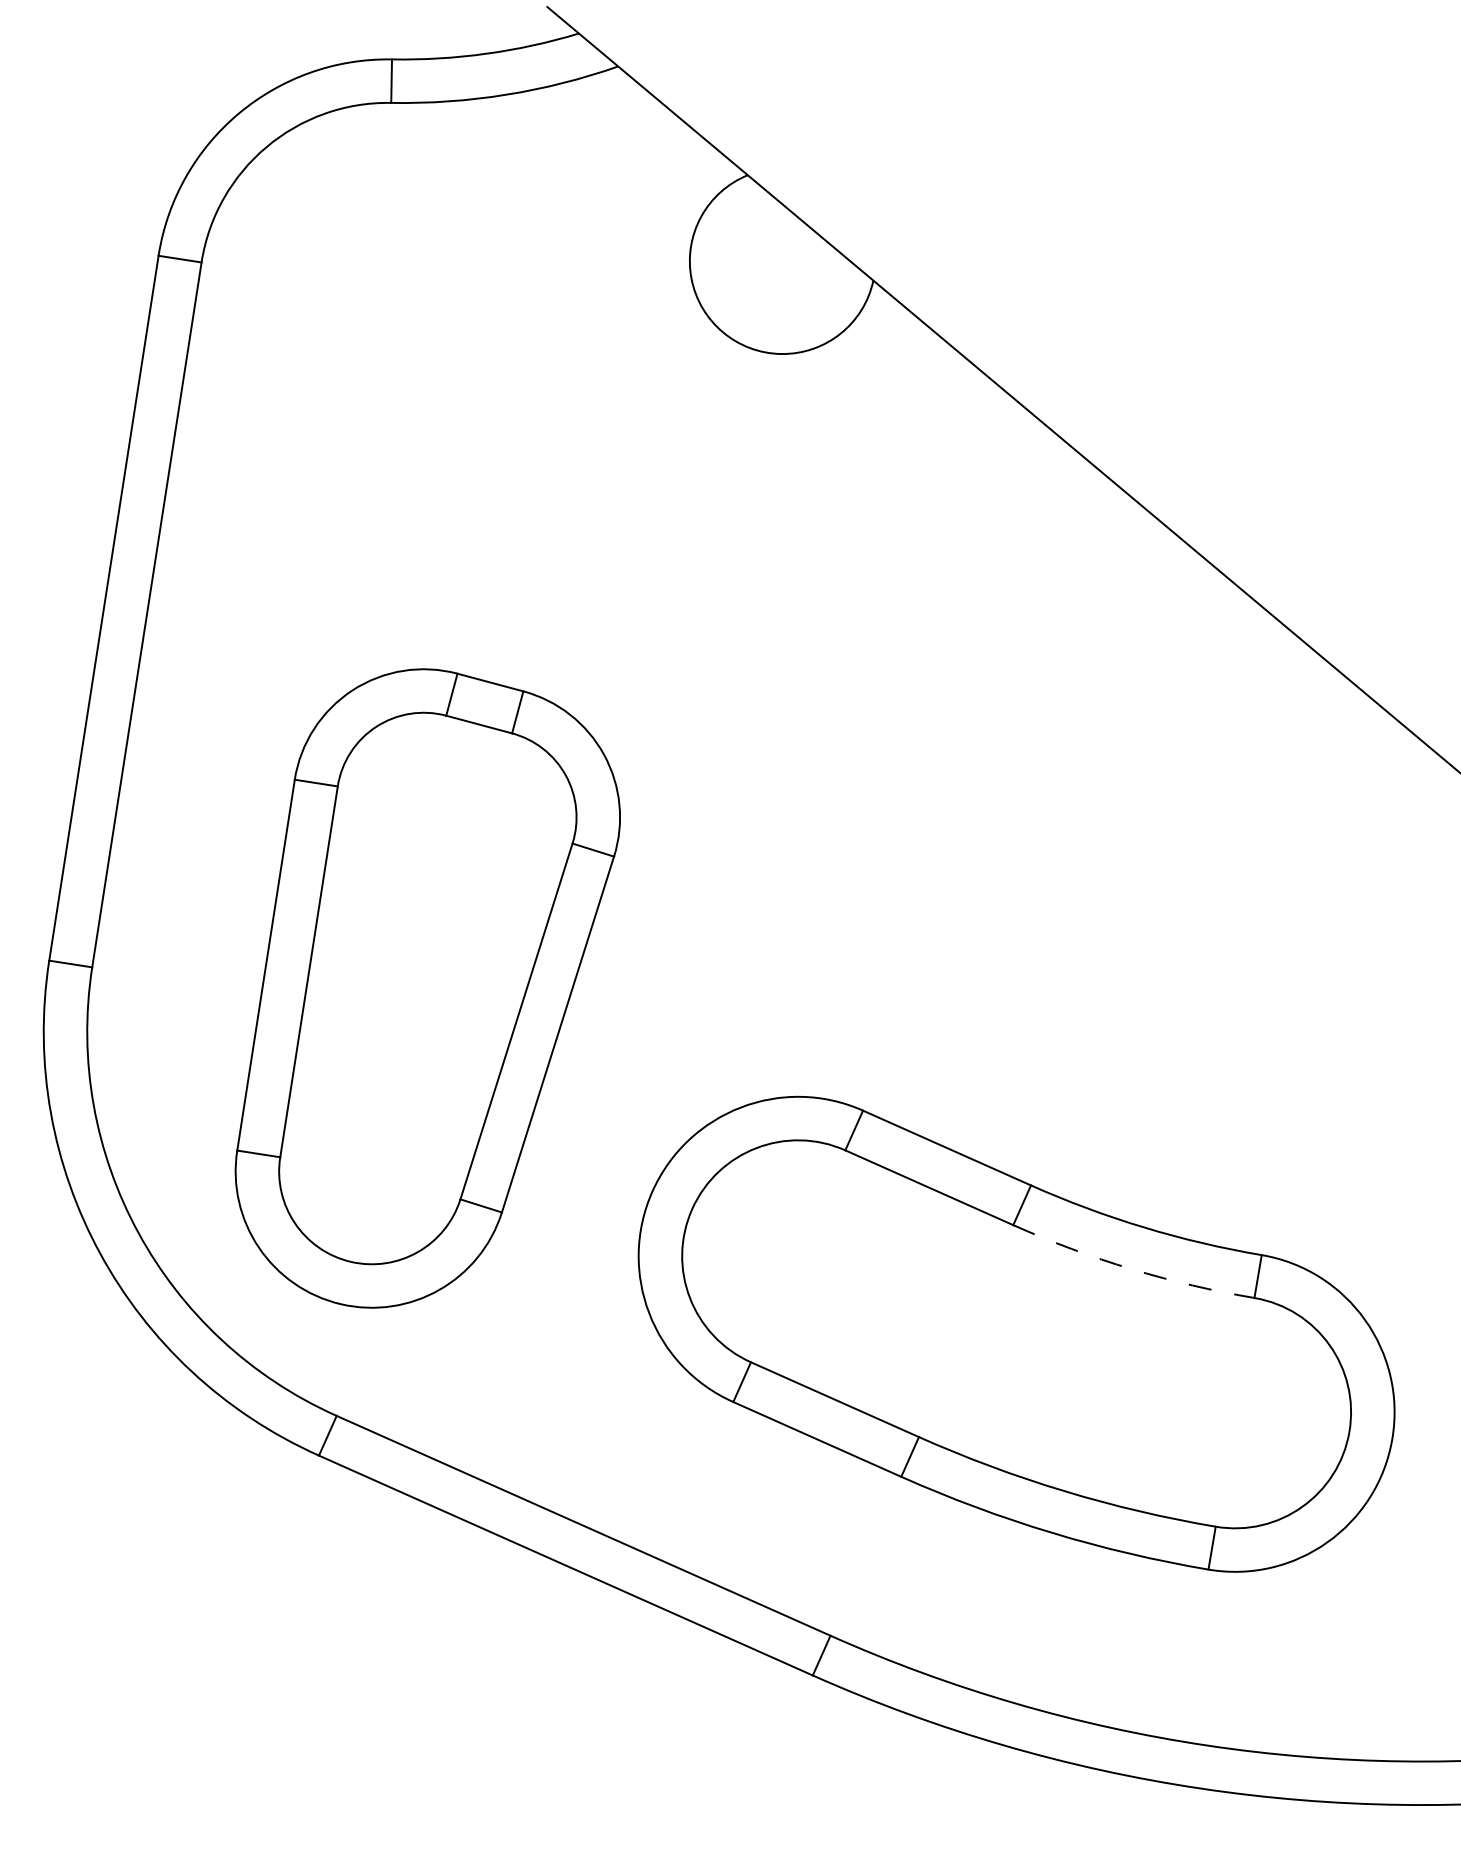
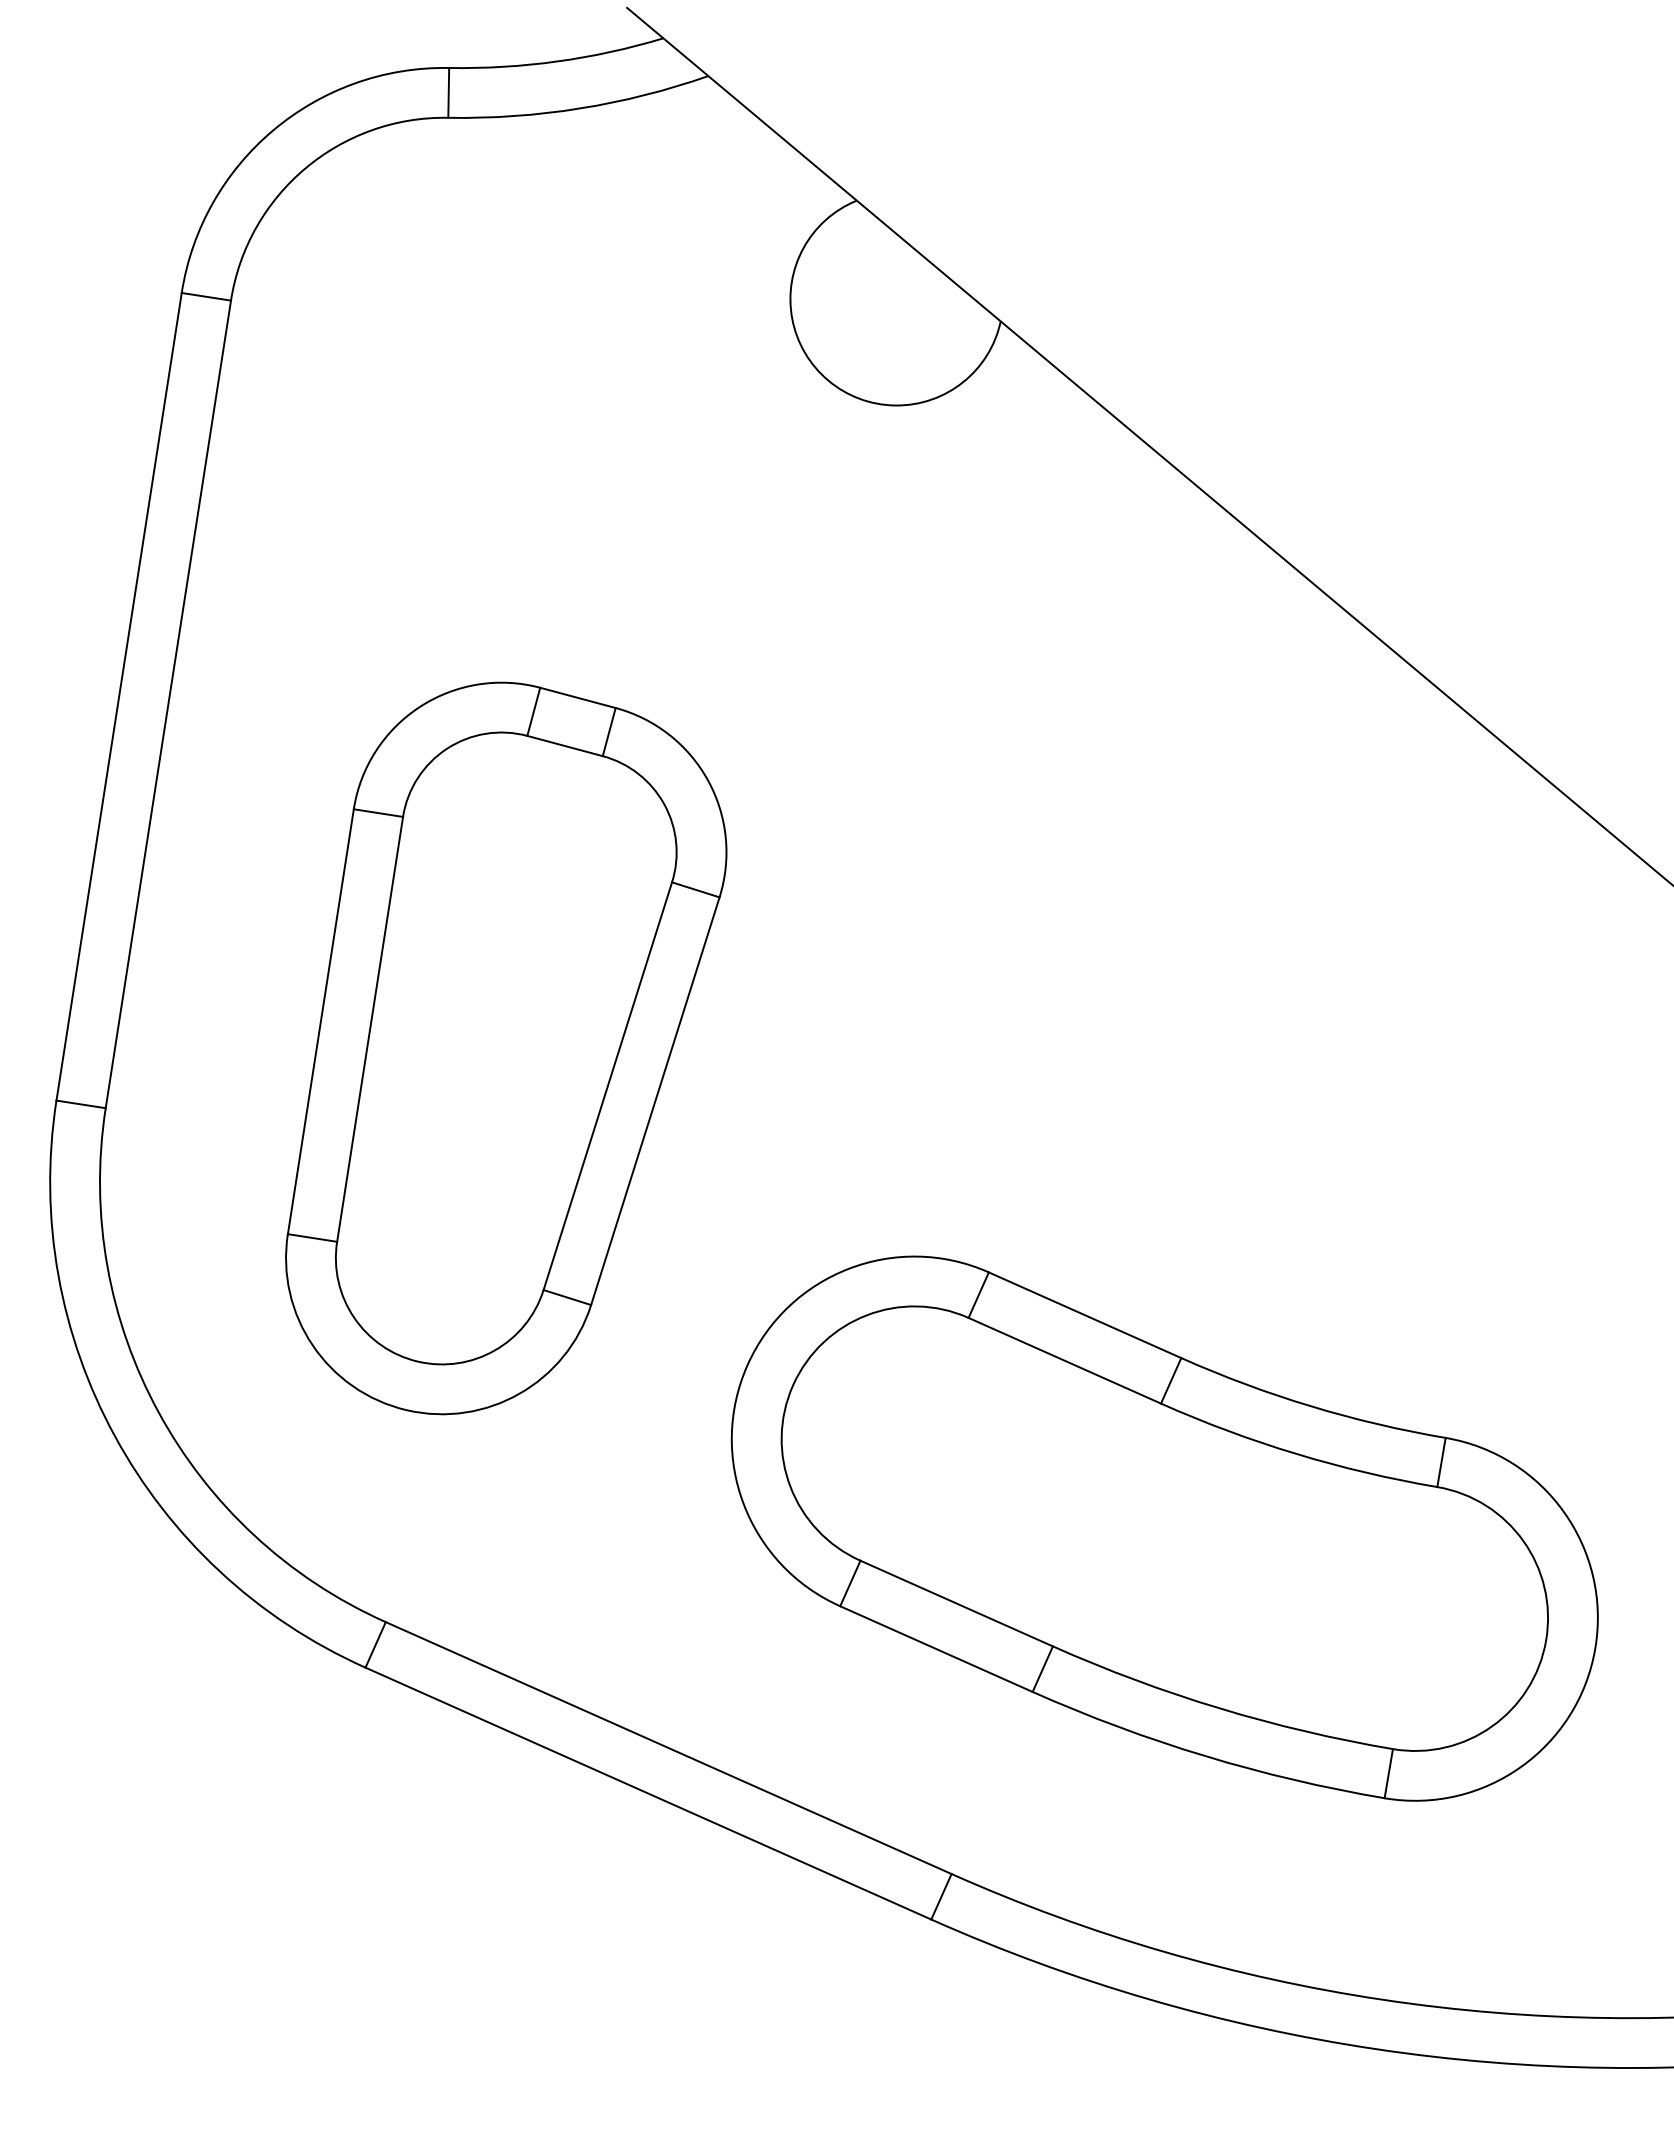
part: (428, 988) -> (506, 1048), moved
arc: (1131, 1269) -> (1296, 1454), dashed -> solid

